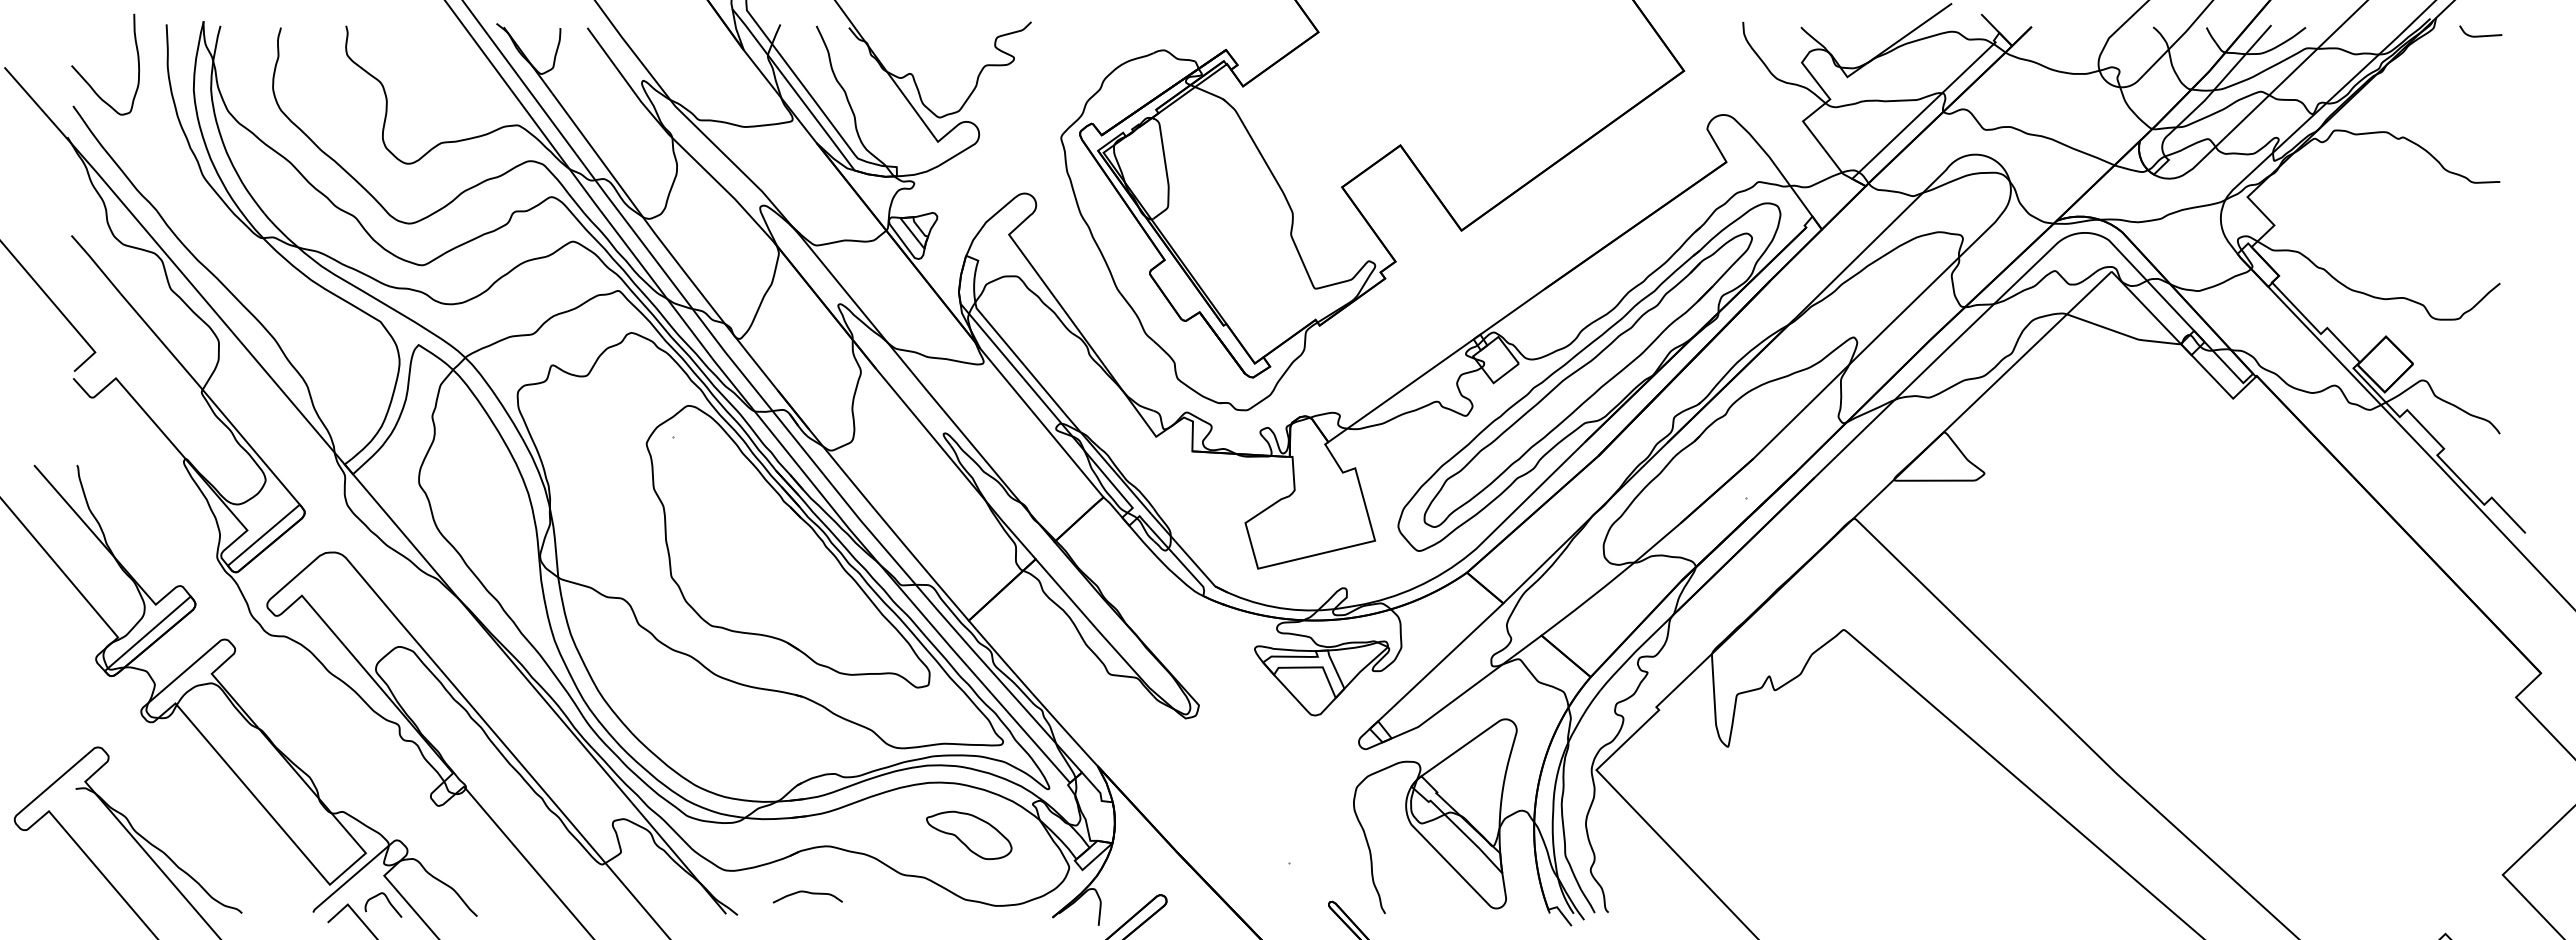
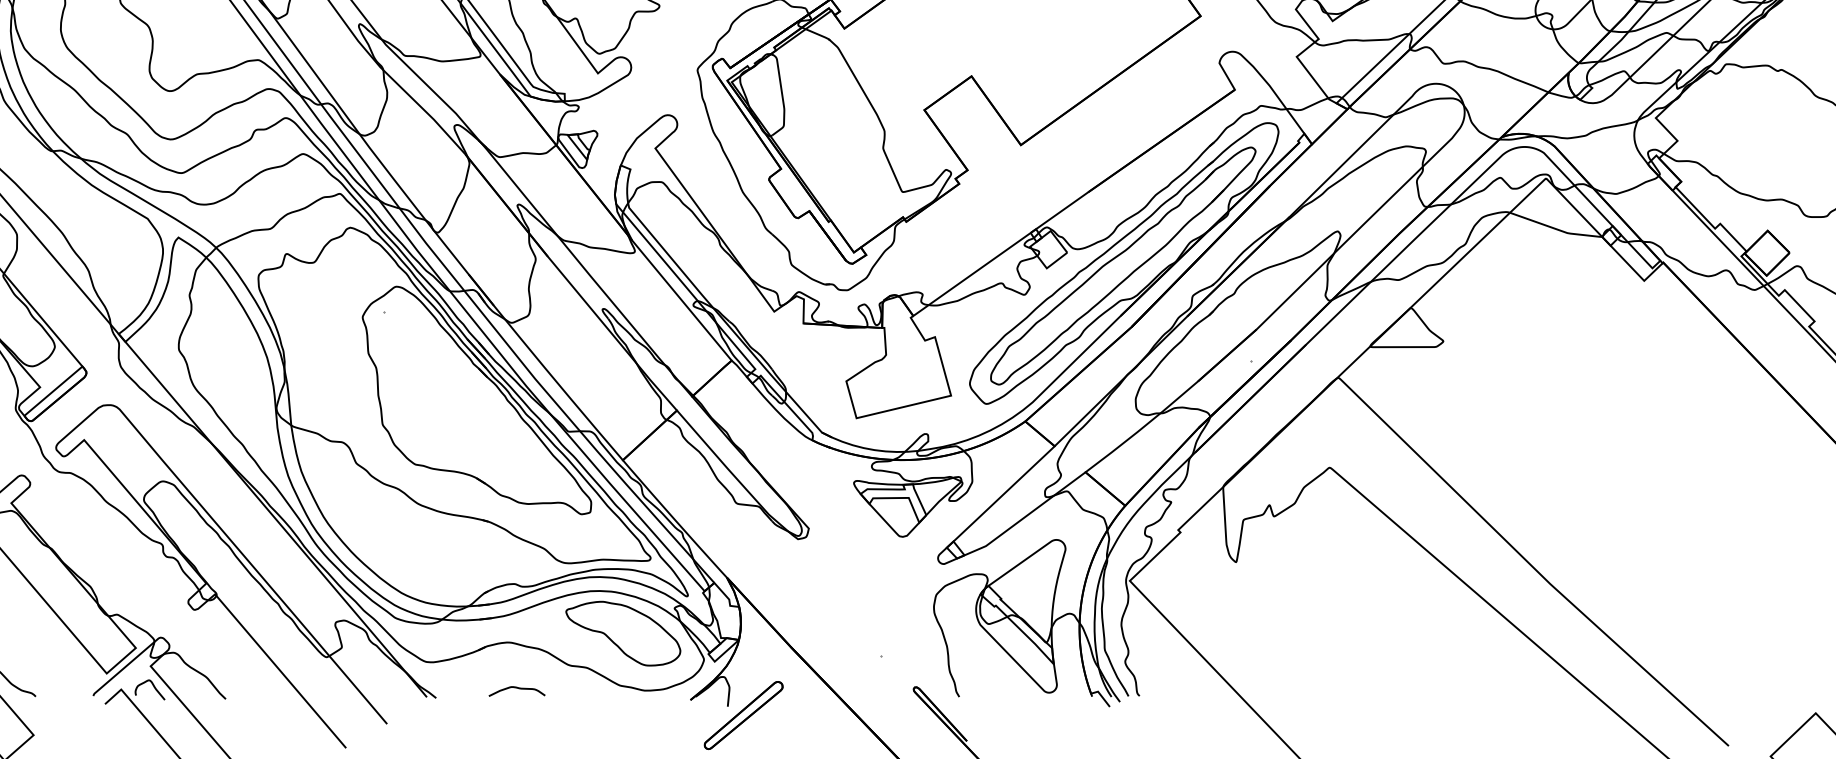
part: (968, 835) -> (622, 633), size x1.67
curve: (807, 893) -> (516, 688), moved

